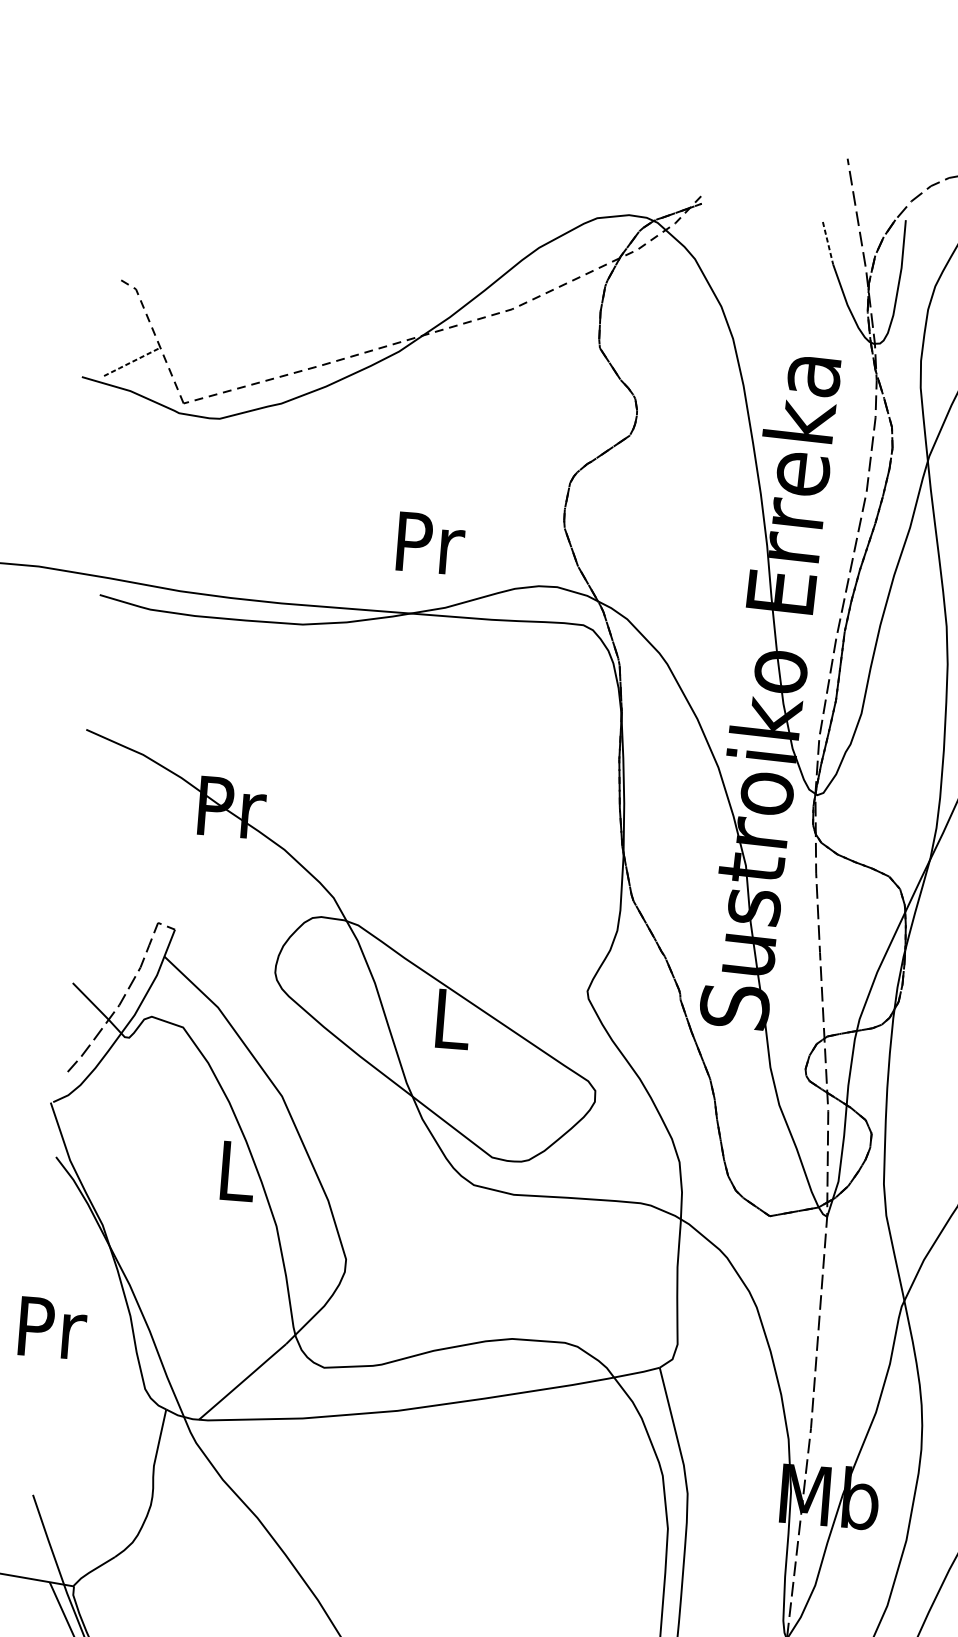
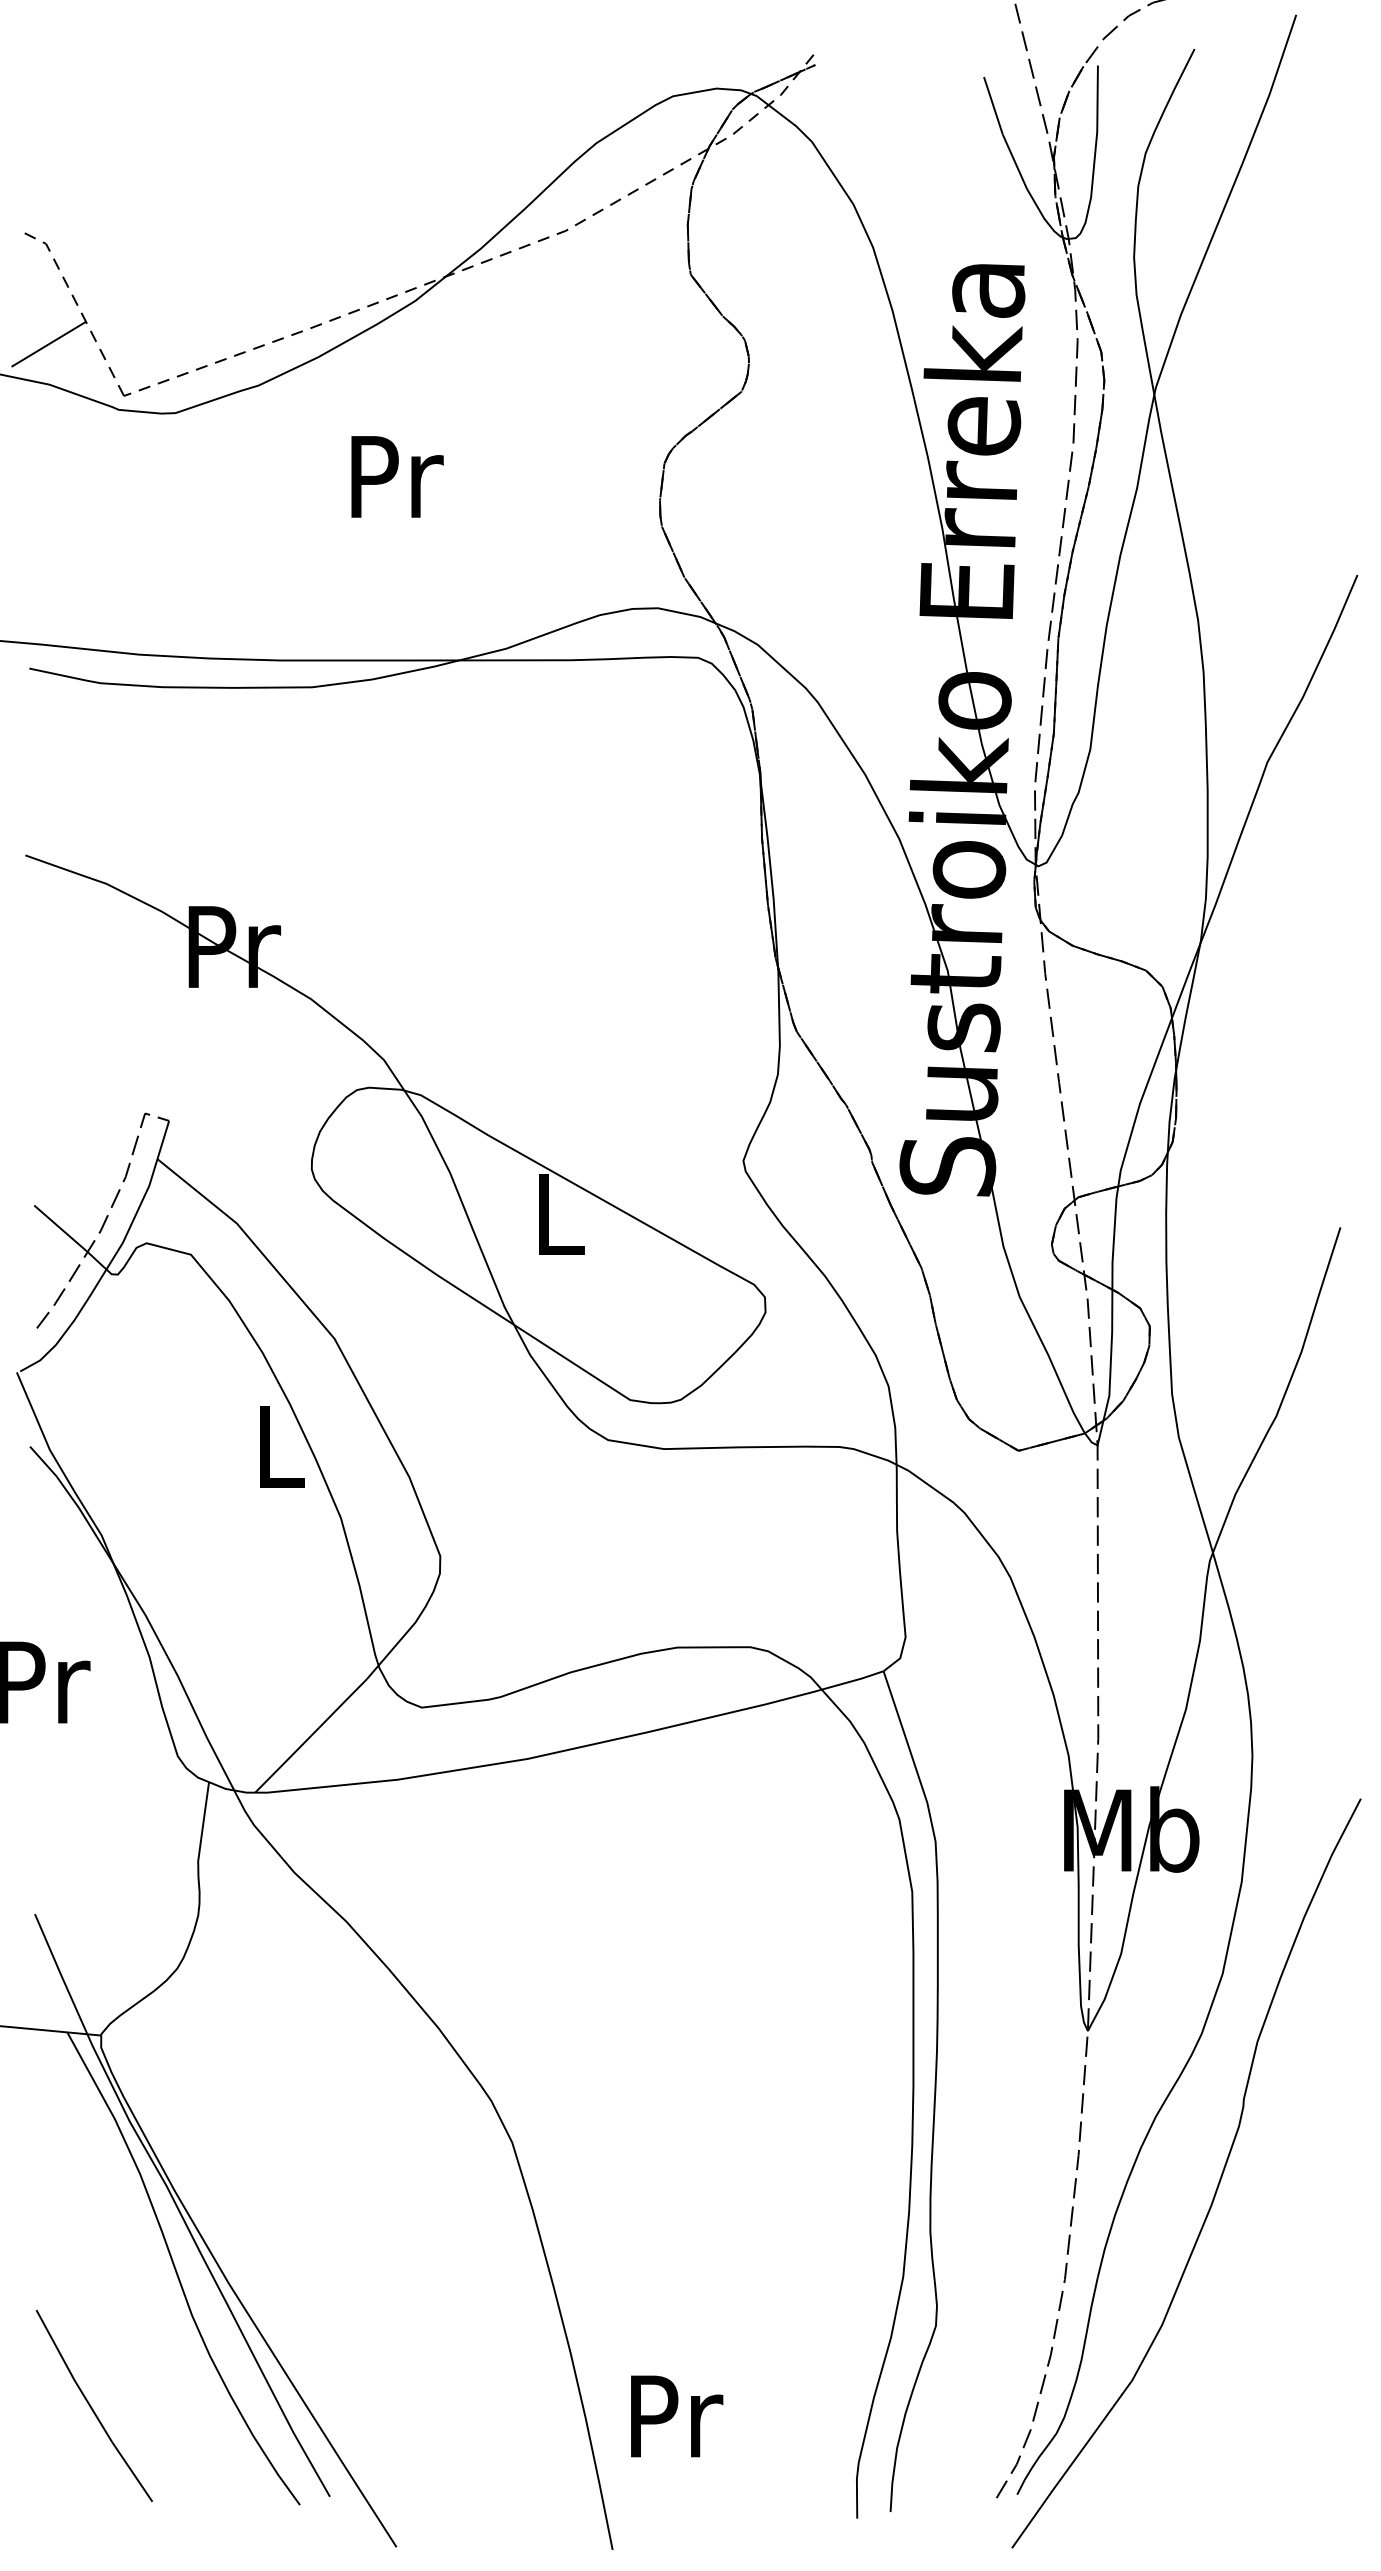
line: (828, 243) -> (993, 106), dashed -> solid
line: (132, 362) -> (48, 344), dashed -> solid
text: (430, 543) -> (397, 476), moved

